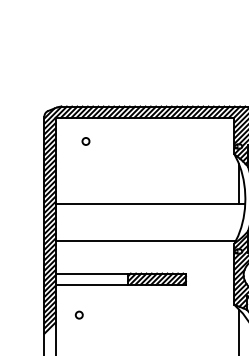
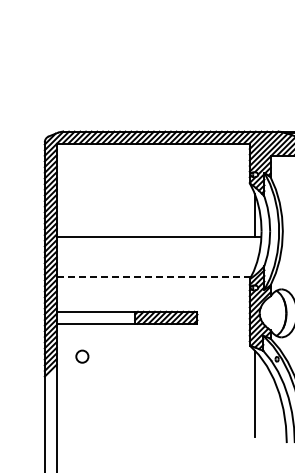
circle: (85, 140) -> (89, 168), removed
line: (146, 240) -> (154, 276), solid -> dashed
circle: (79, 315) -> (82, 356), size x1.6

